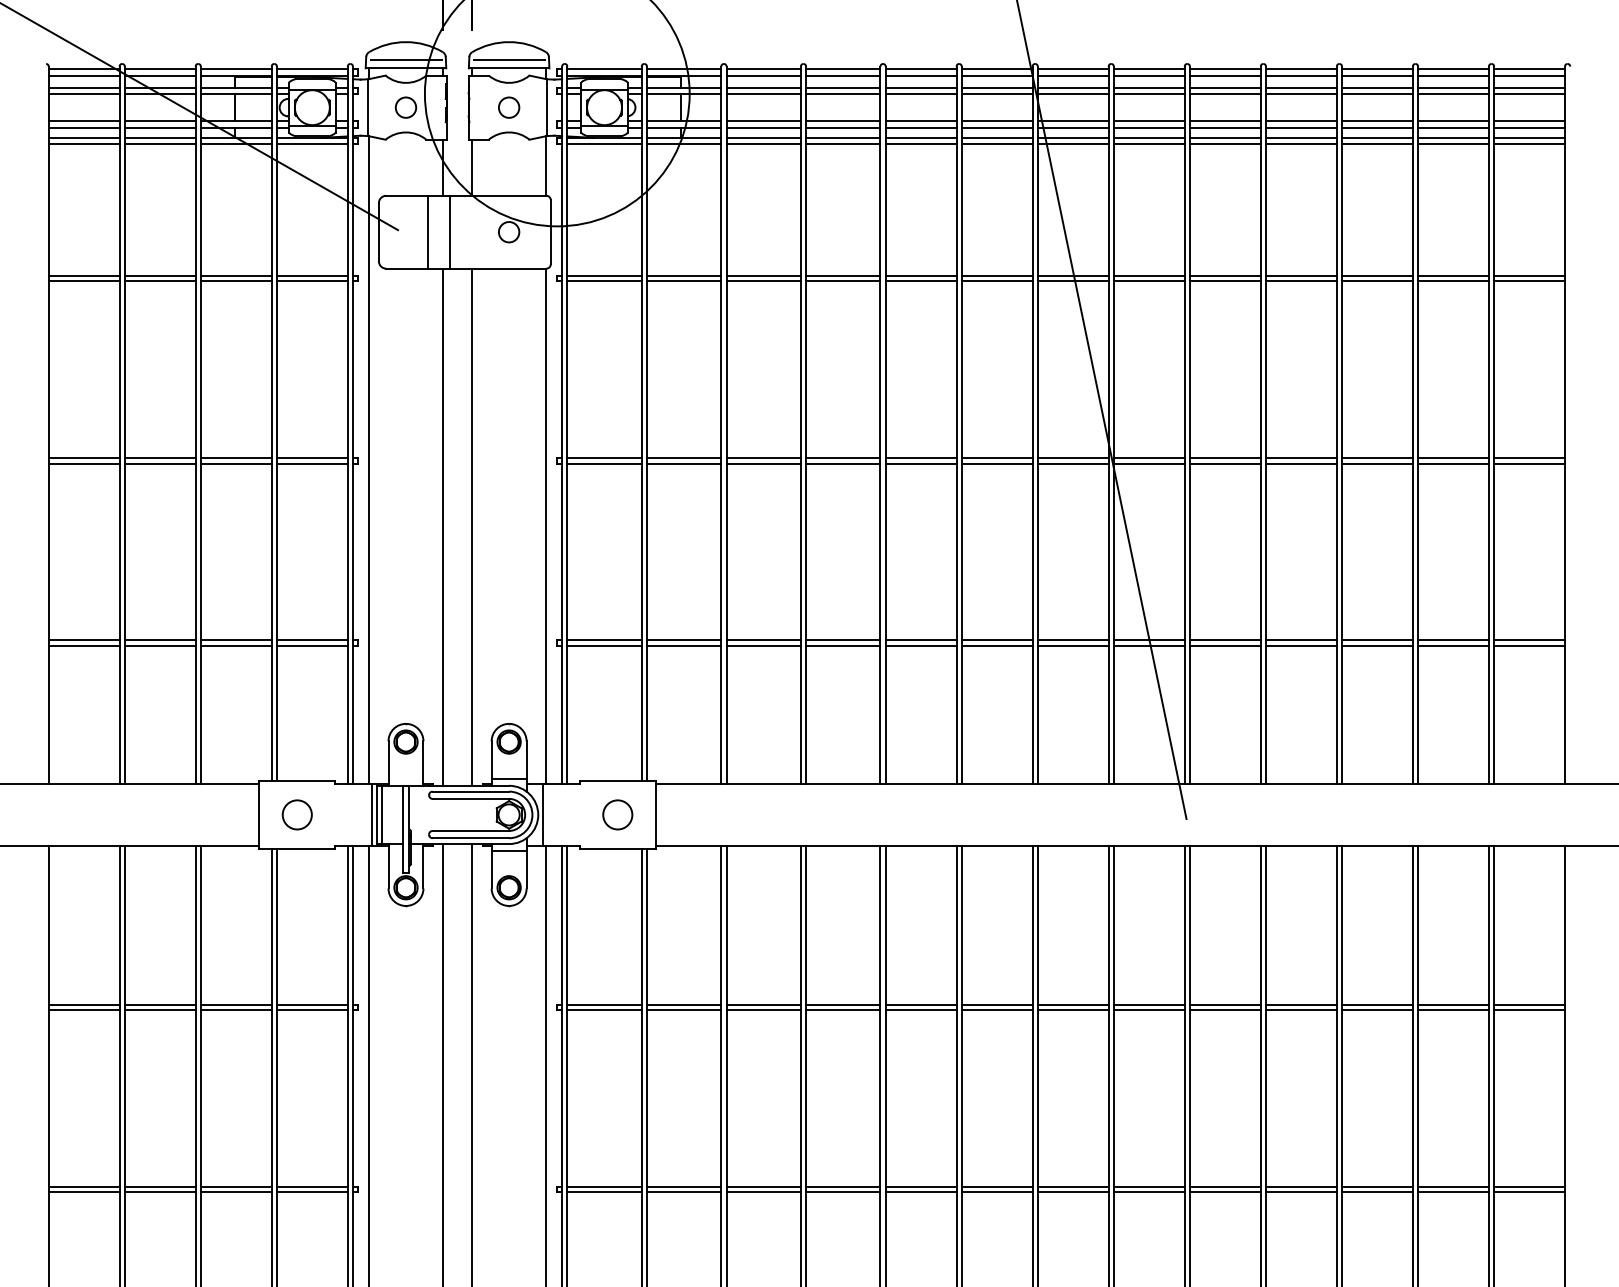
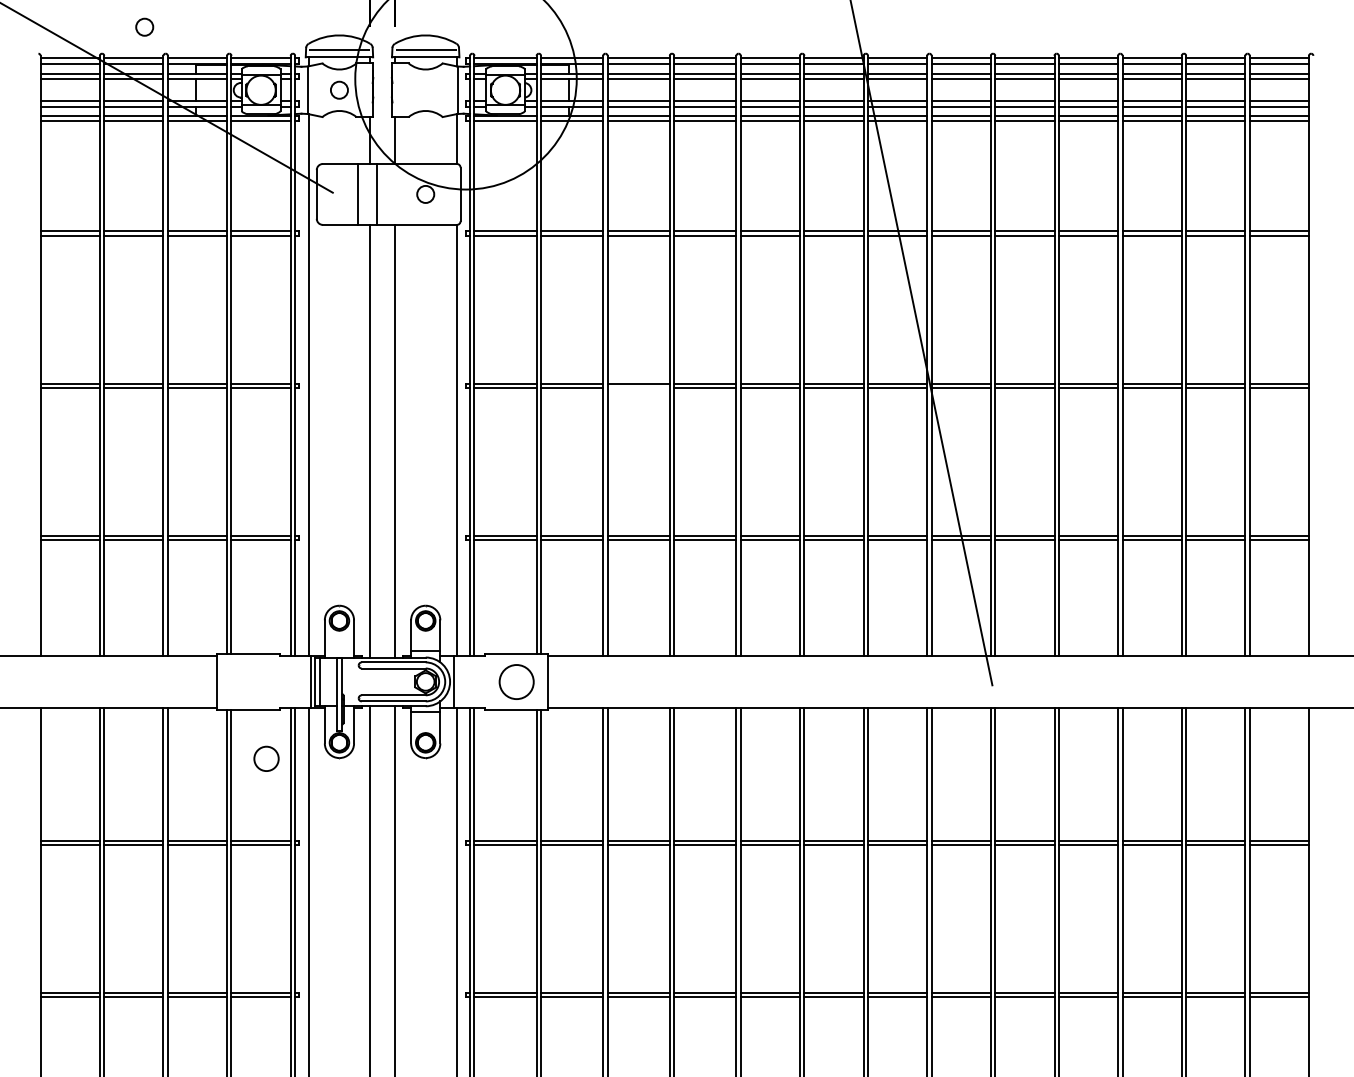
circle: (508, 106) -> (144, 26), moved
line: (763, 462) -> (638, 387), removed
circle: (297, 814) -> (266, 758), moved
circle: (617, 814) -> (516, 681), size x1.4

